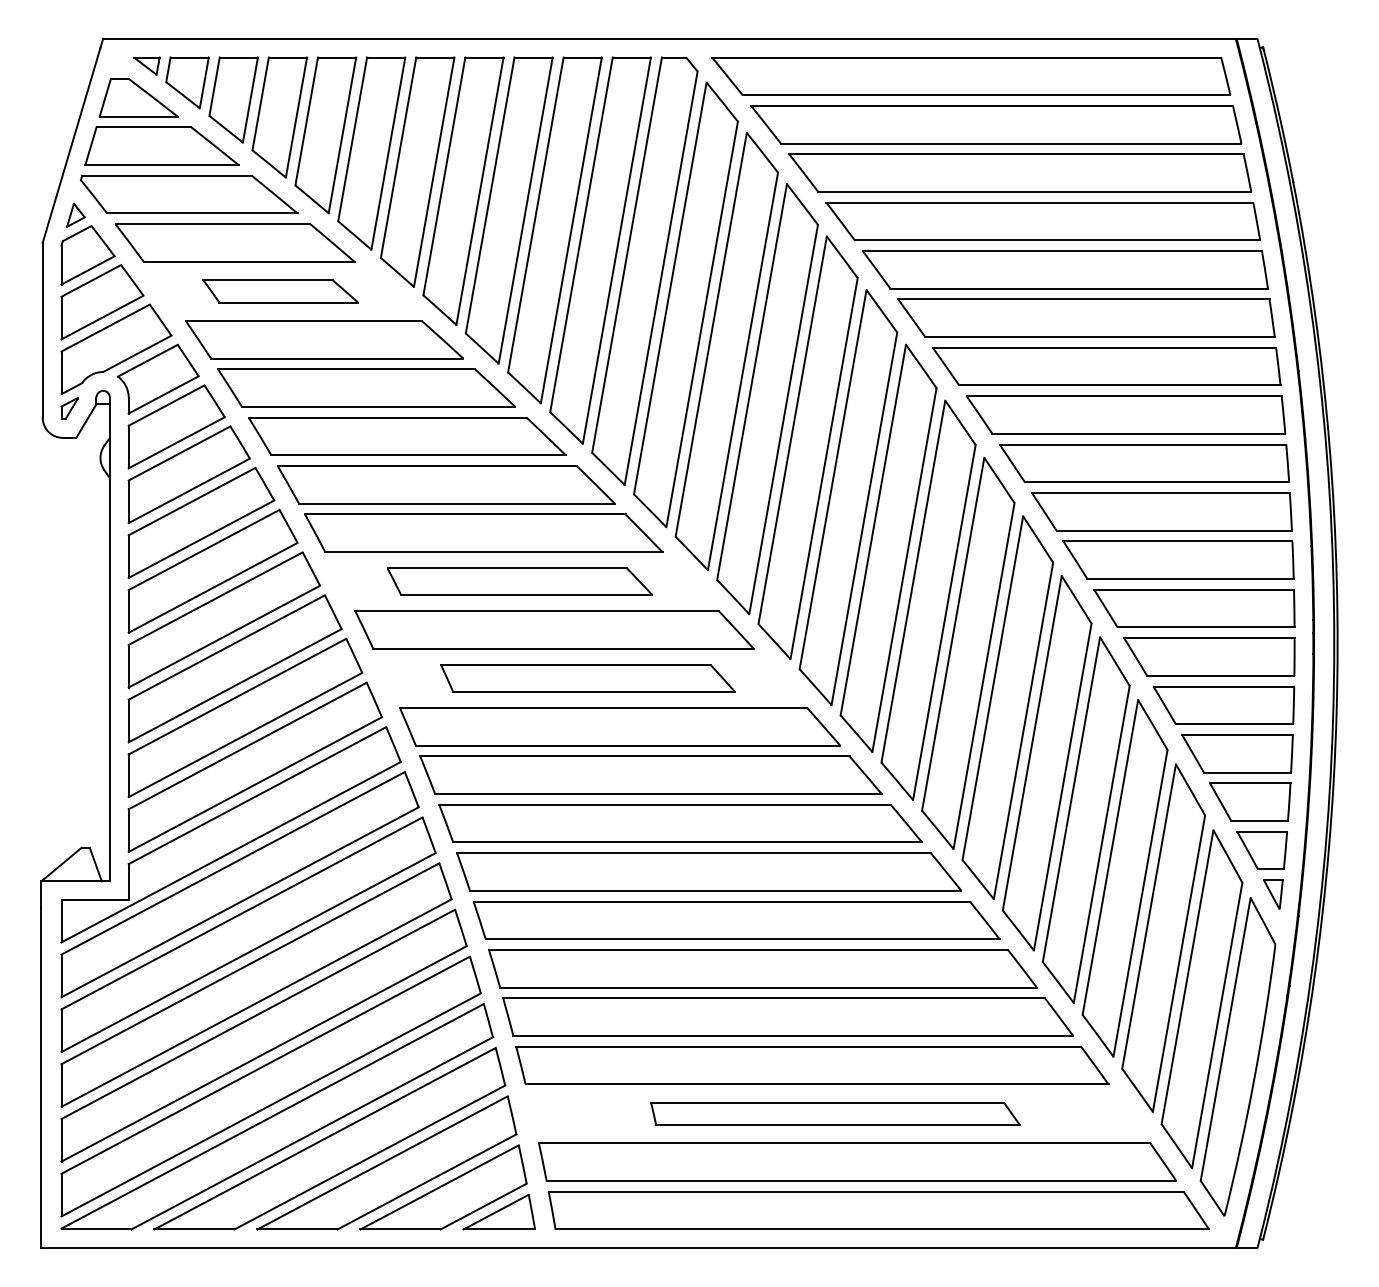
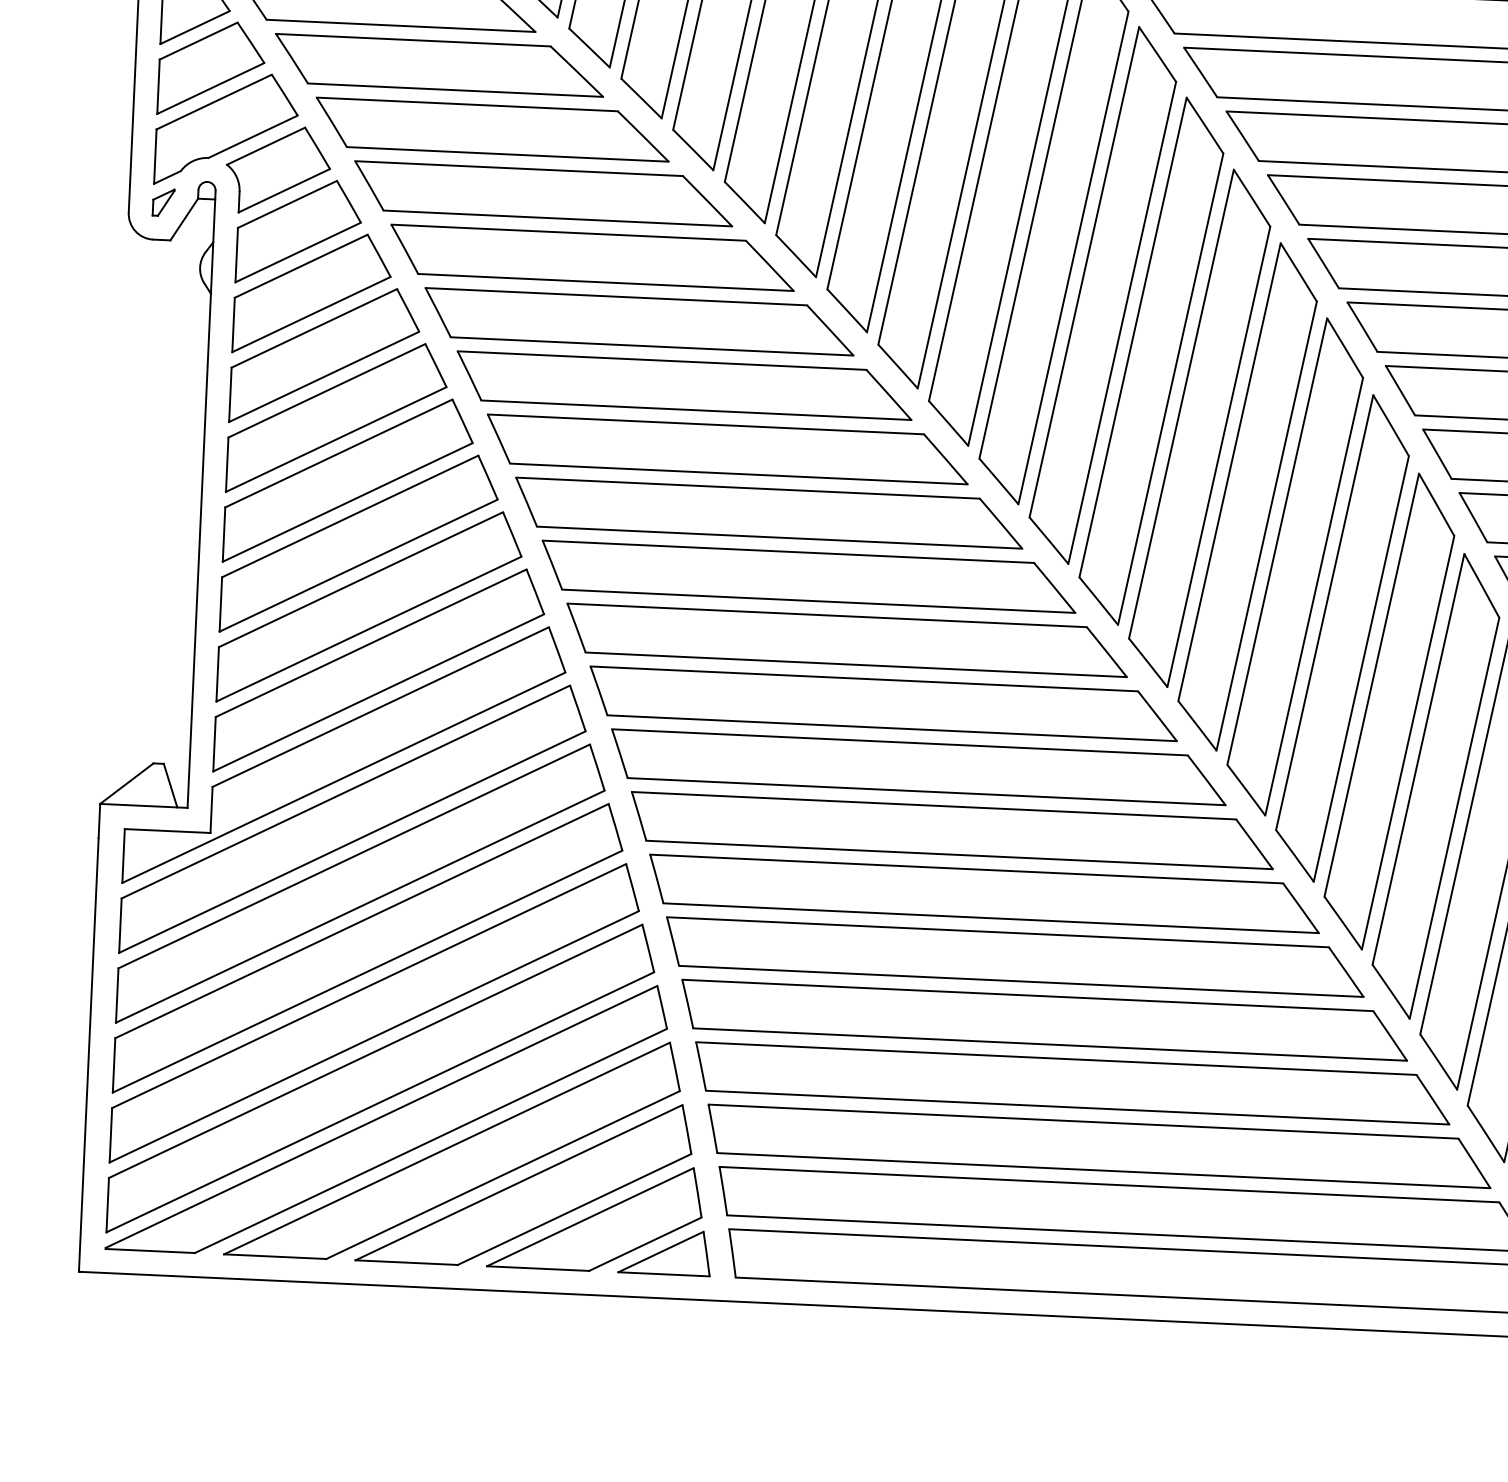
part: (280, 291) -> (439, 65), size x1.67
part: (519, 581) -> (727, 449), size x1.43
part: (587, 678) -> (808, 576), size x1.43
part: (835, 1113) -> (1099, 1145), size x1.67

